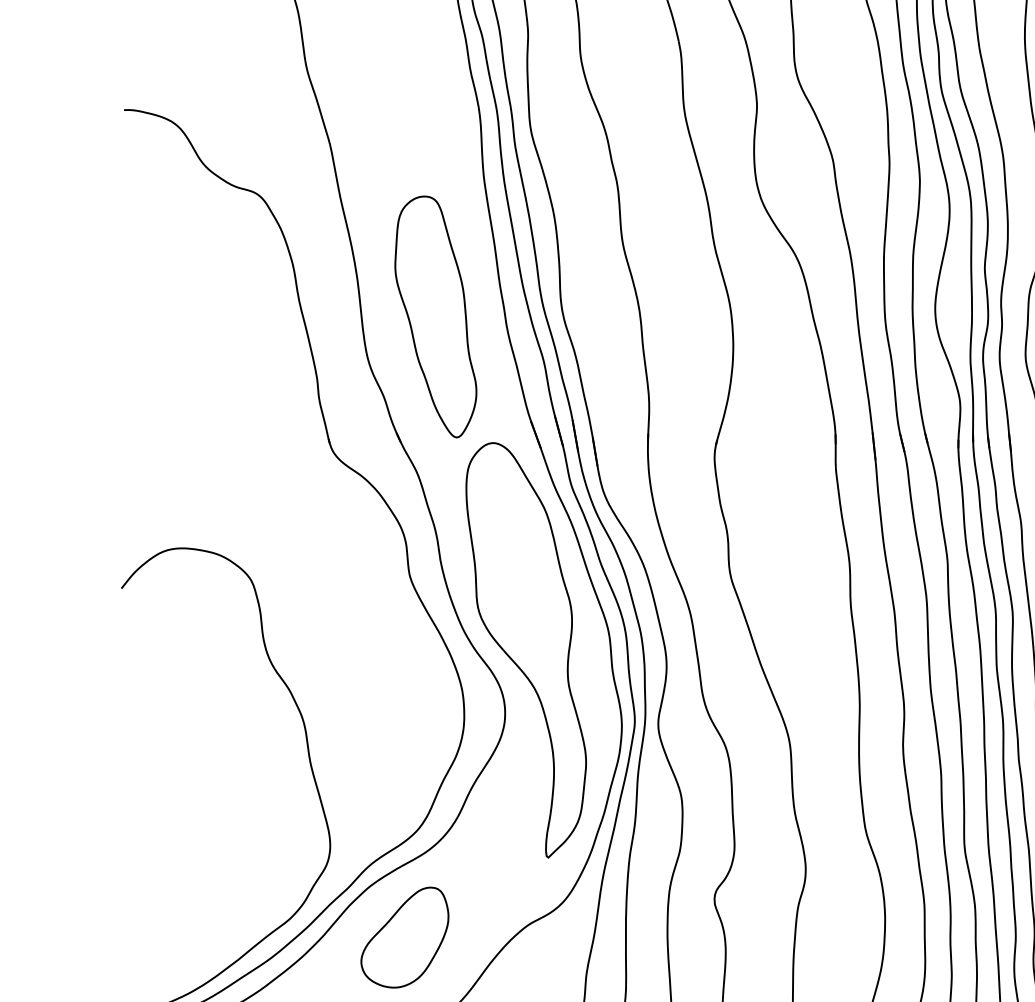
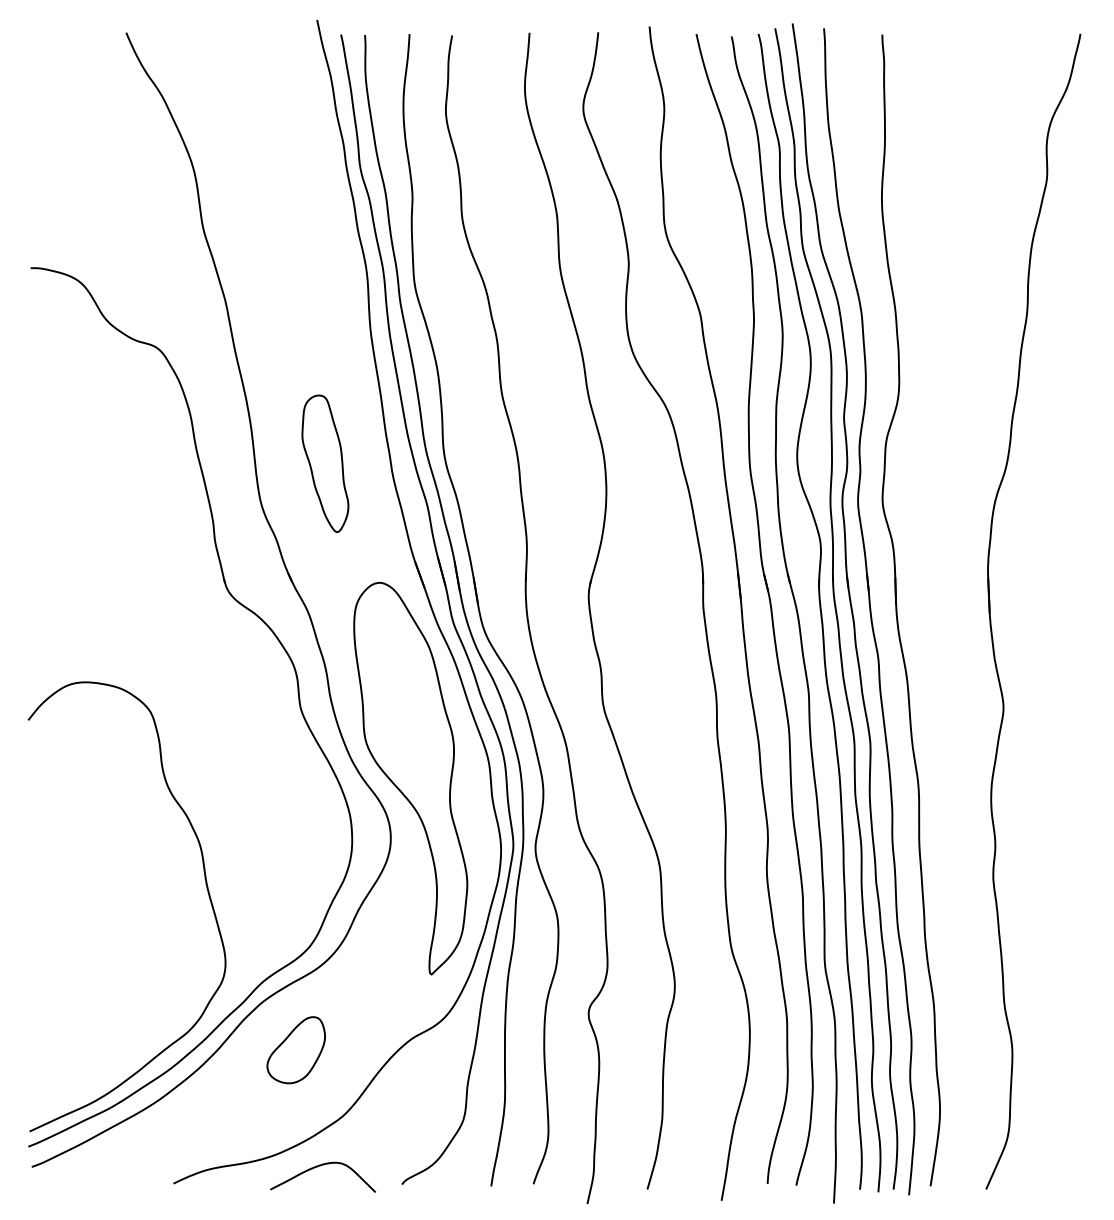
part: (436, 316) -> (325, 463), size x0.6
part: (405, 938) -> (296, 1050), size x0.7

